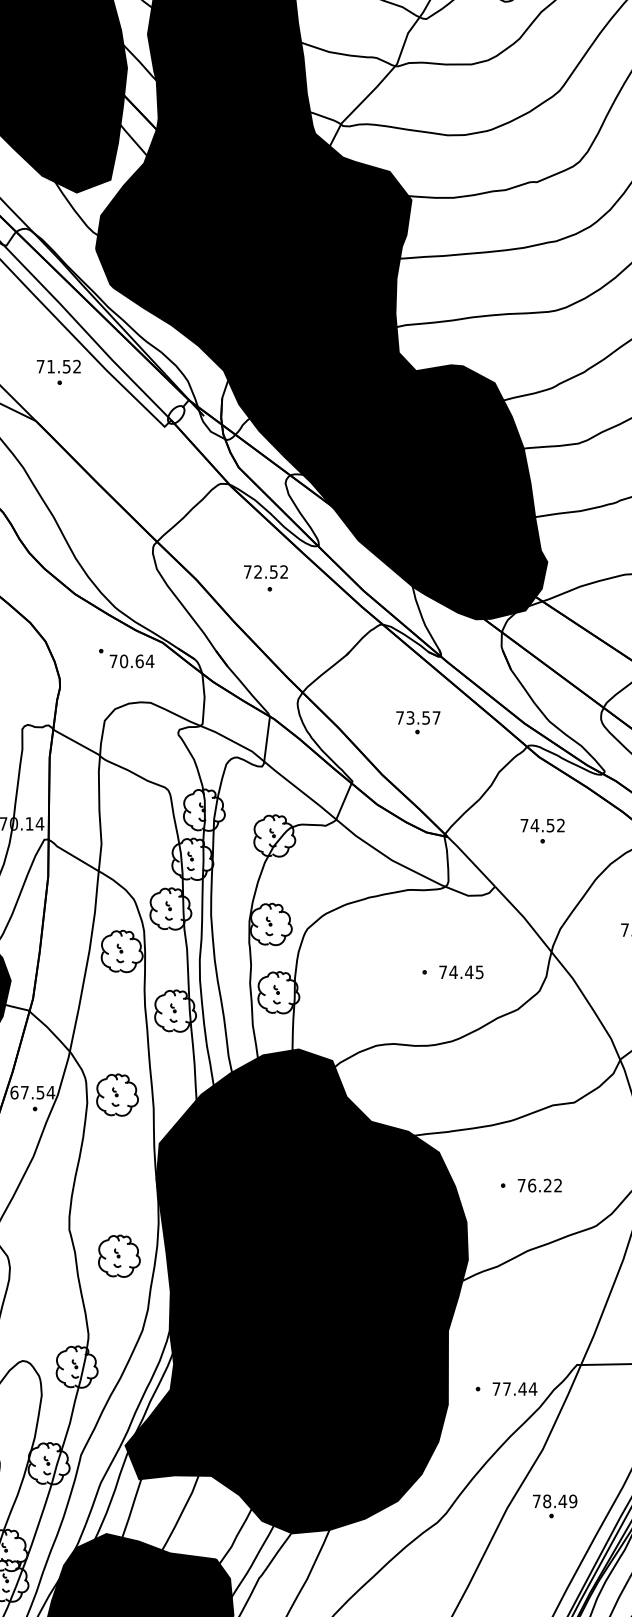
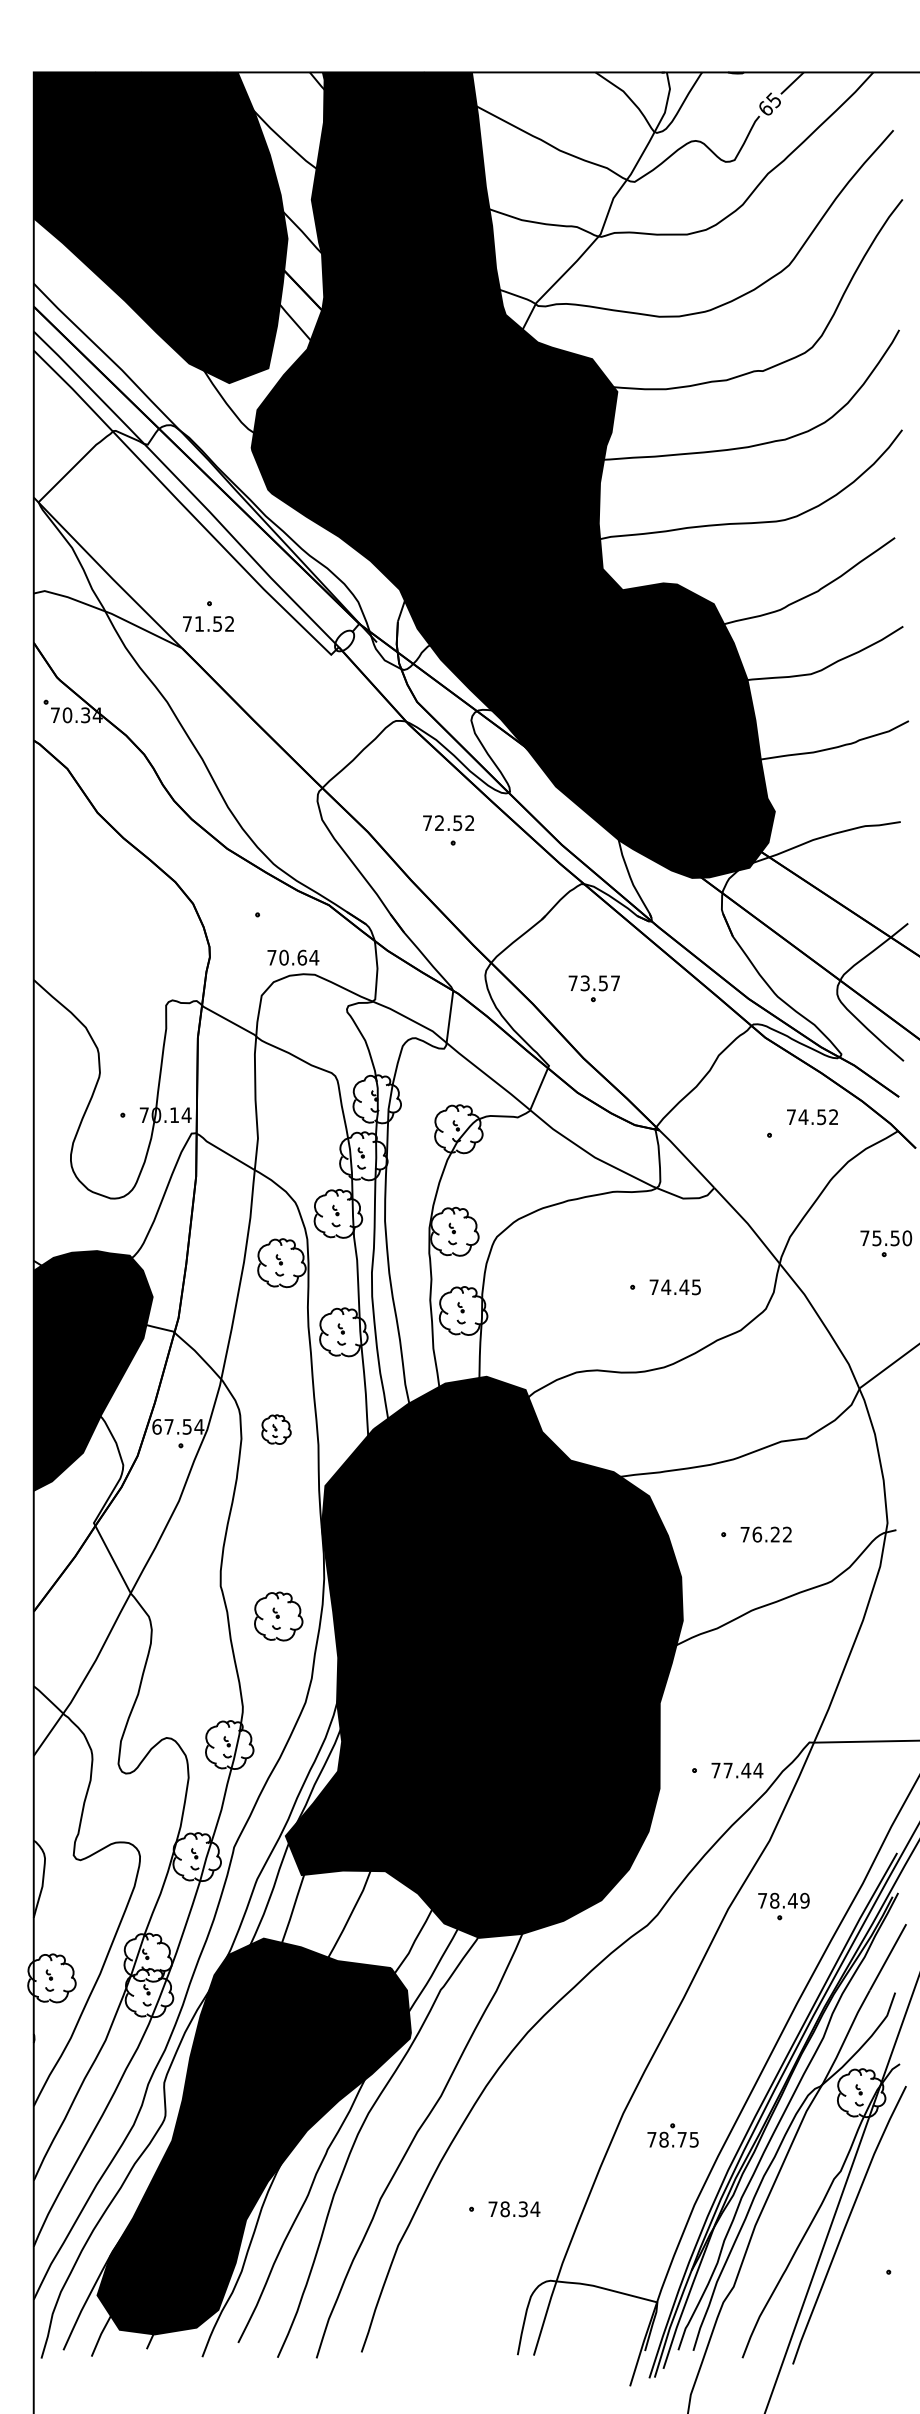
text: (58, 366) -> (208, 623), moved
text: (132, 661) -> (293, 957), moved
part: (417, 722) -> (593, 988), moved
text: (542, 825) -> (812, 1117), moved
part: (117, 1094) -> (276, 1429), size x0.6

